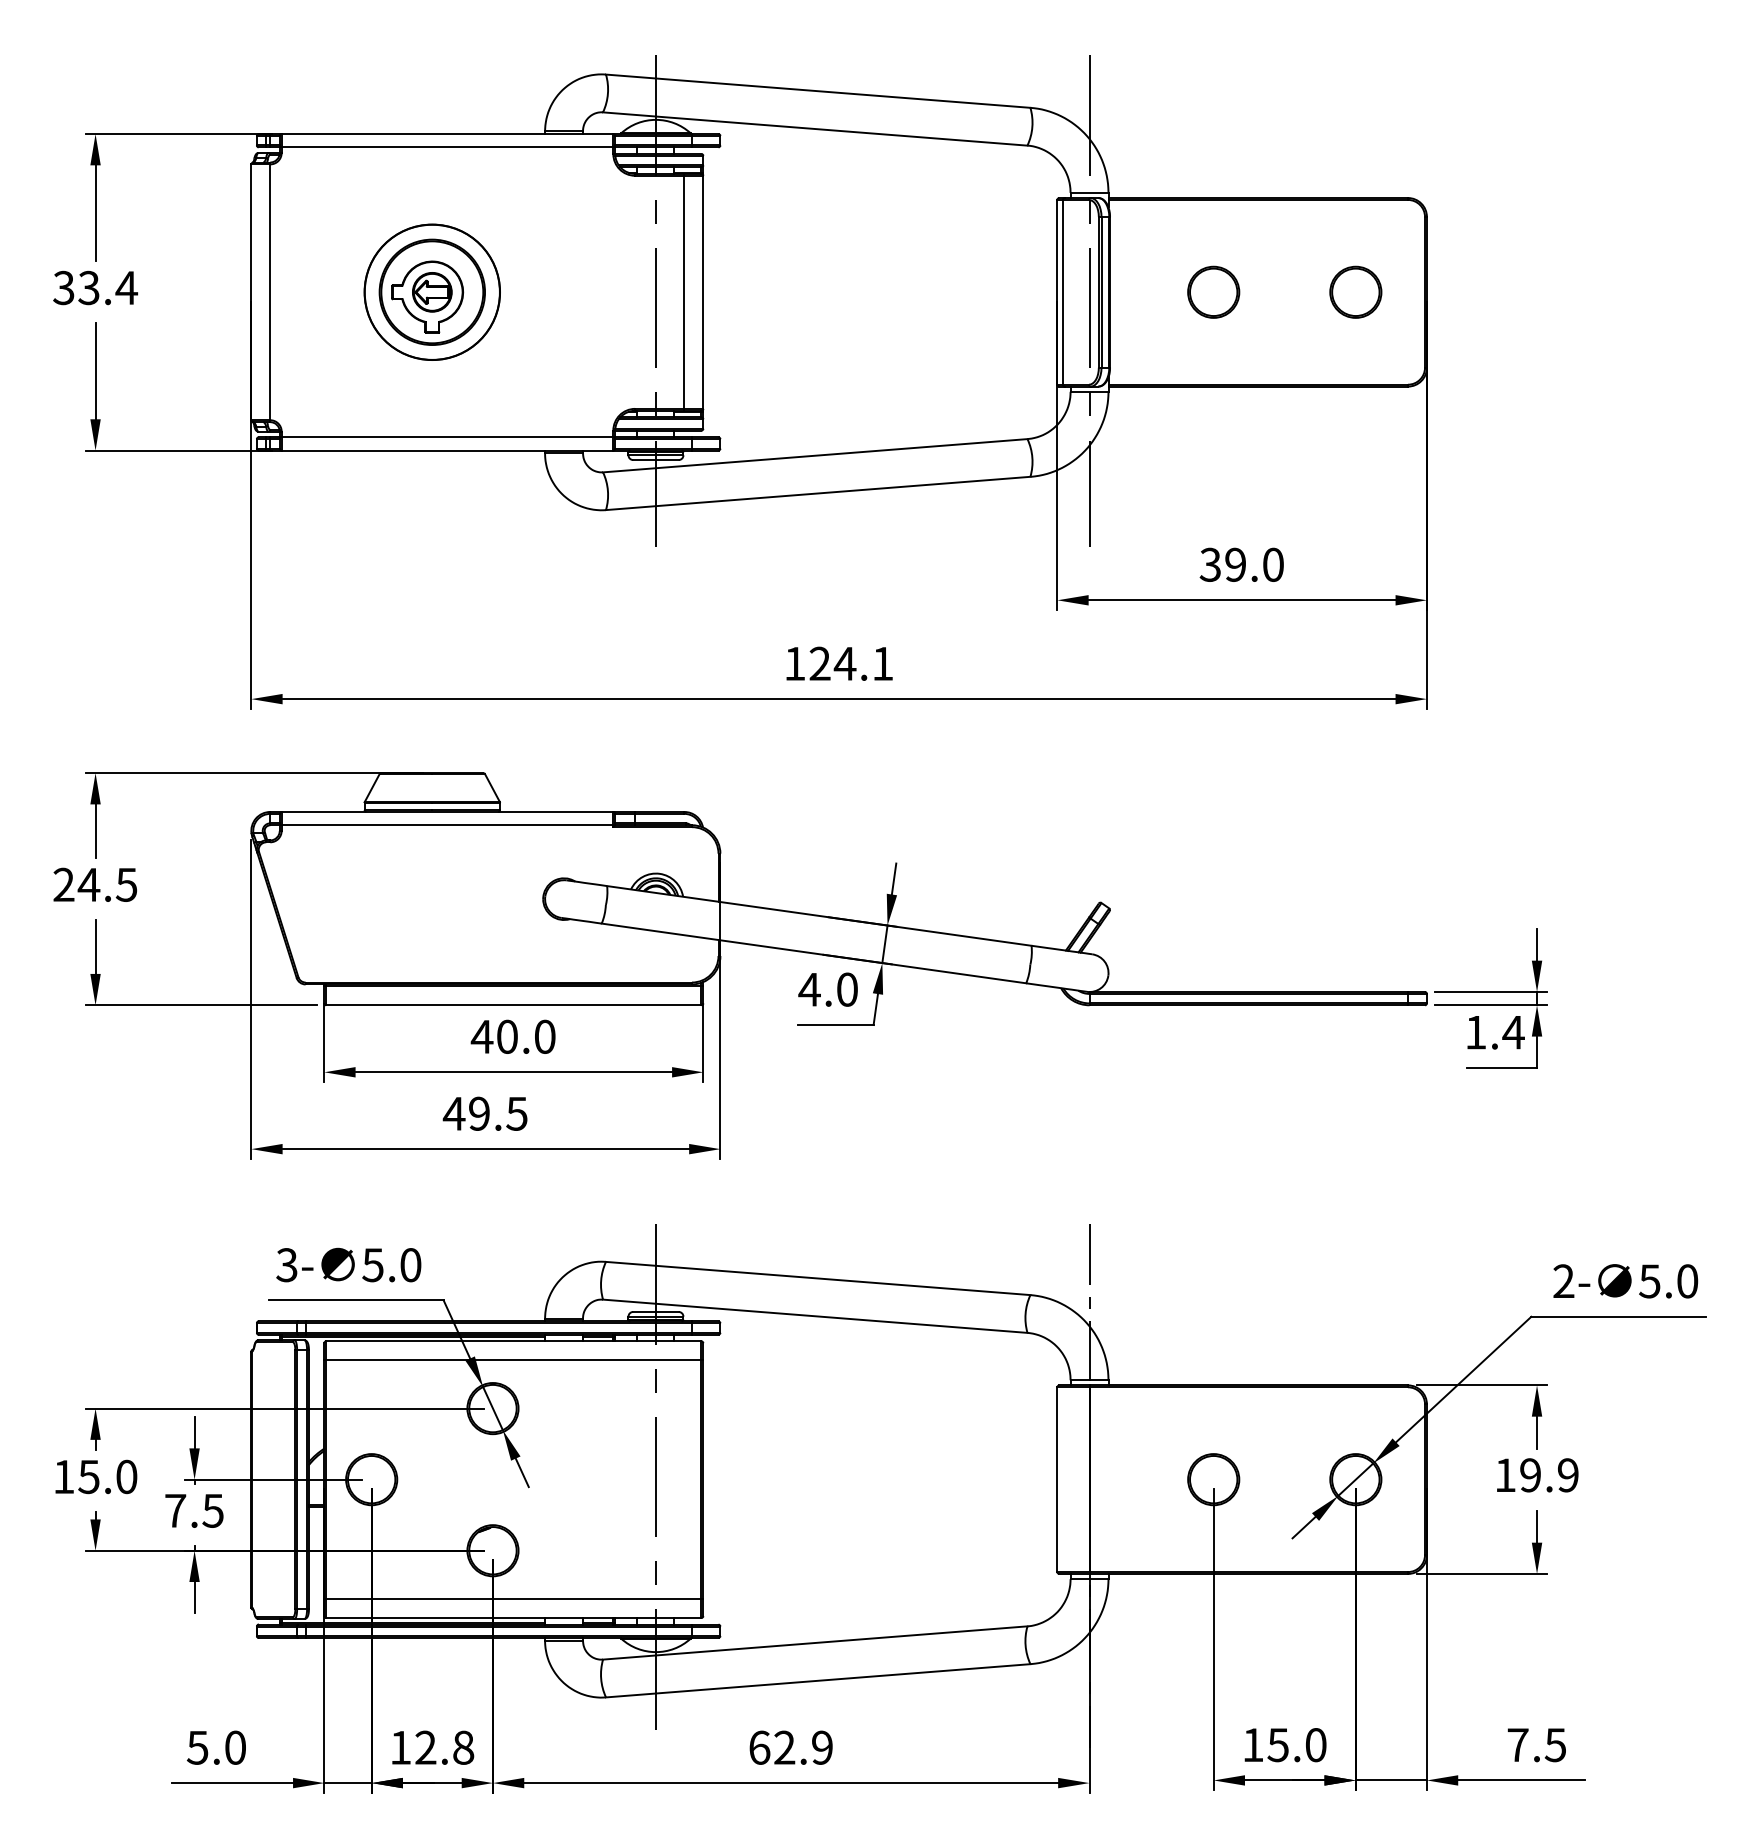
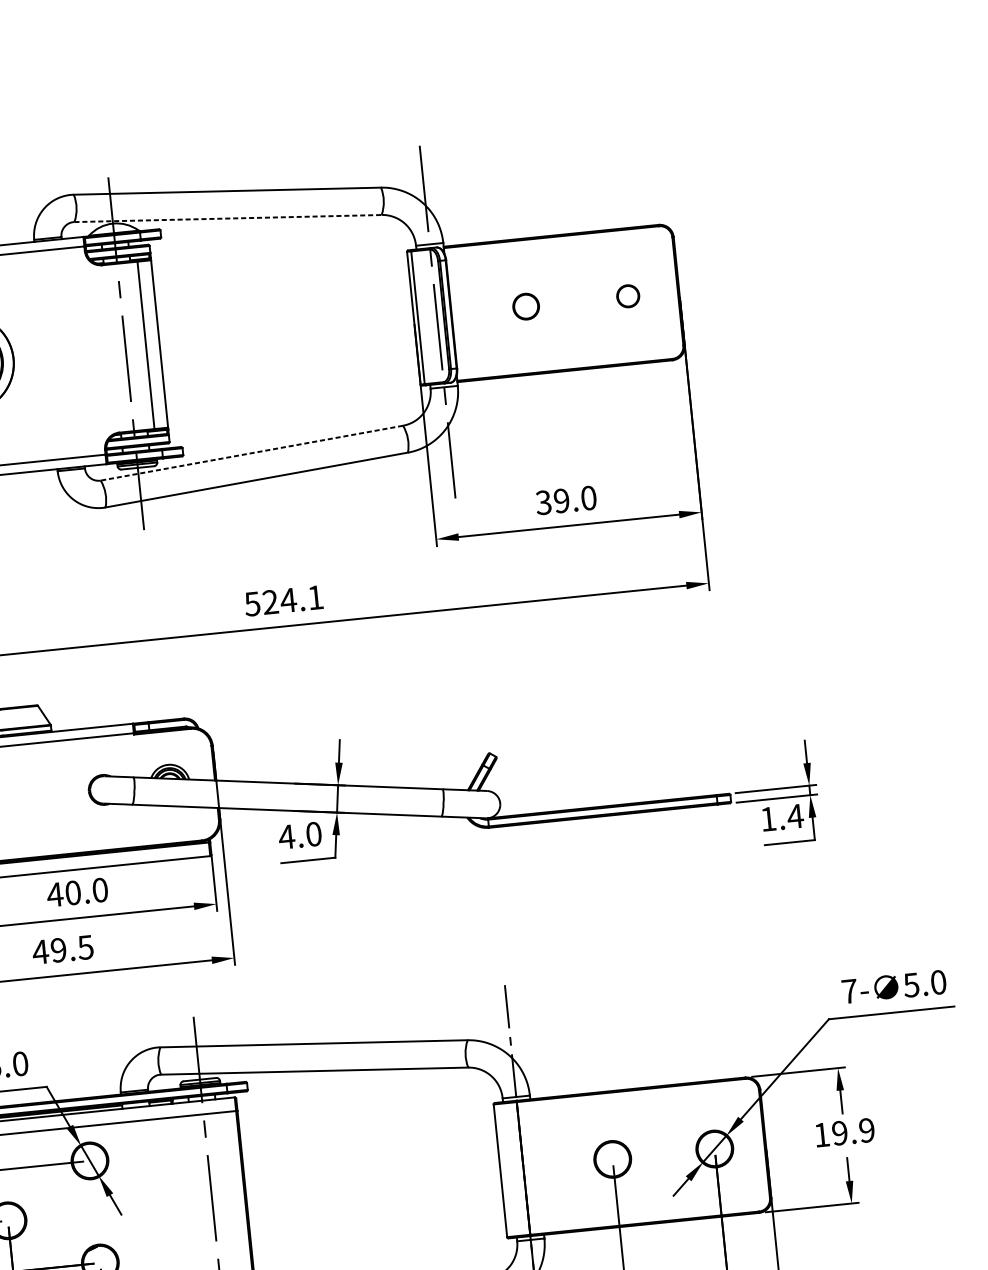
line: (815, 129) -> (228, 218), solid -> dashed
part: (1213, 291) -> (525, 306), size x0.7
part: (1355, 291) -> (627, 295), size x0.6
line: (815, 455) -> (252, 452), solid -> dashed
text: (794, 663) -> (252, 603), 124.1 -> 524.1
text: (1563, 1280) -> (849, 990), 2- -> 7-

